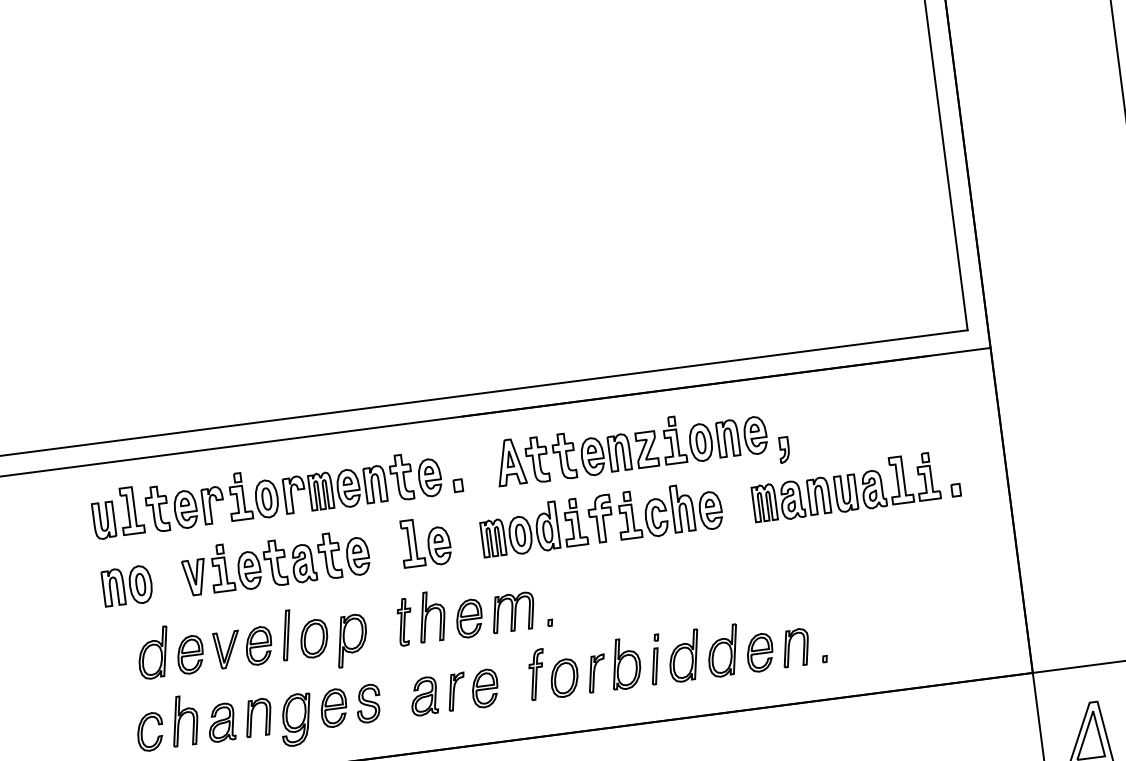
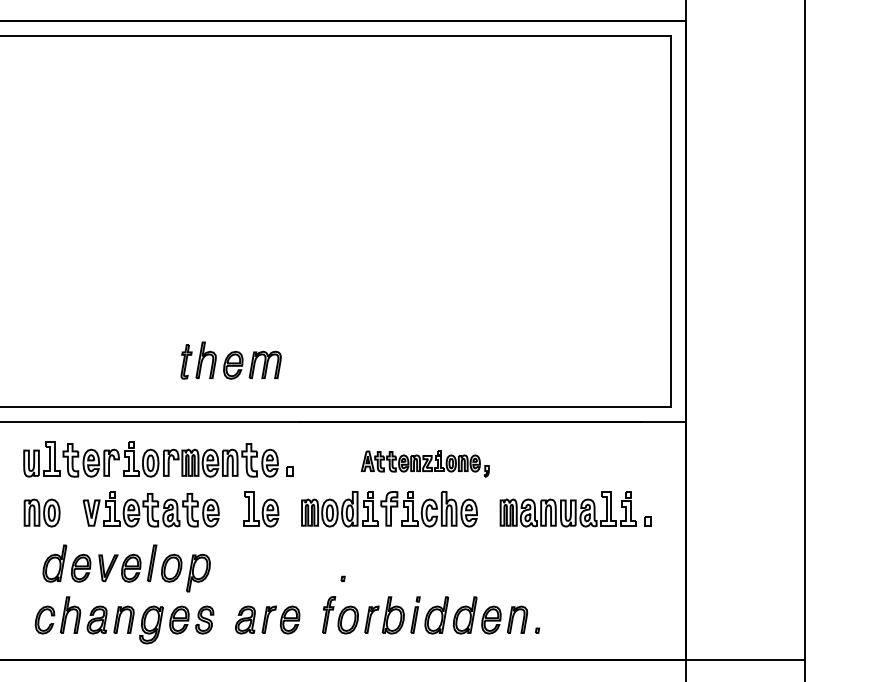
part: (642, 450) -> (425, 463), size x0.6
part: (464, 612) -> (230, 360), moved

